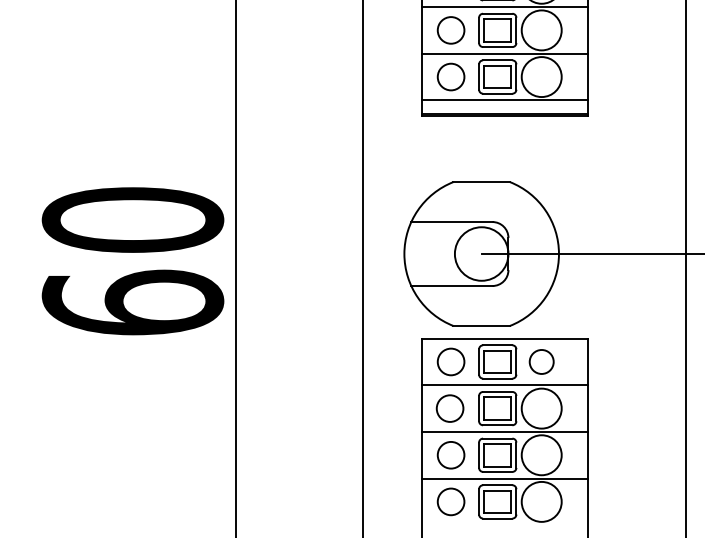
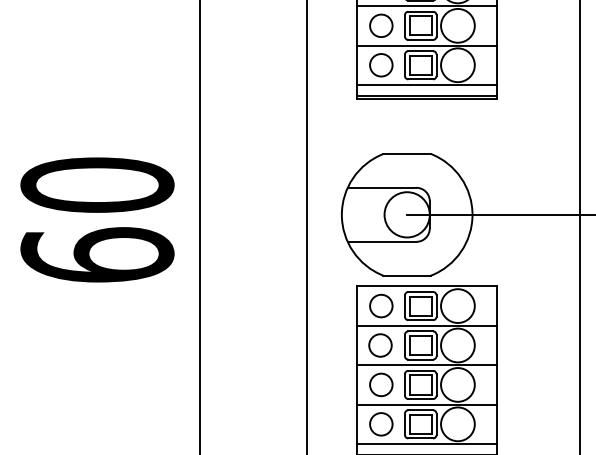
text: (133, 260) -> (97, 219), moved
circle: (541, 361) -> (457, 305), size x1.67
line: (504, 525) -> (426, 444), added

